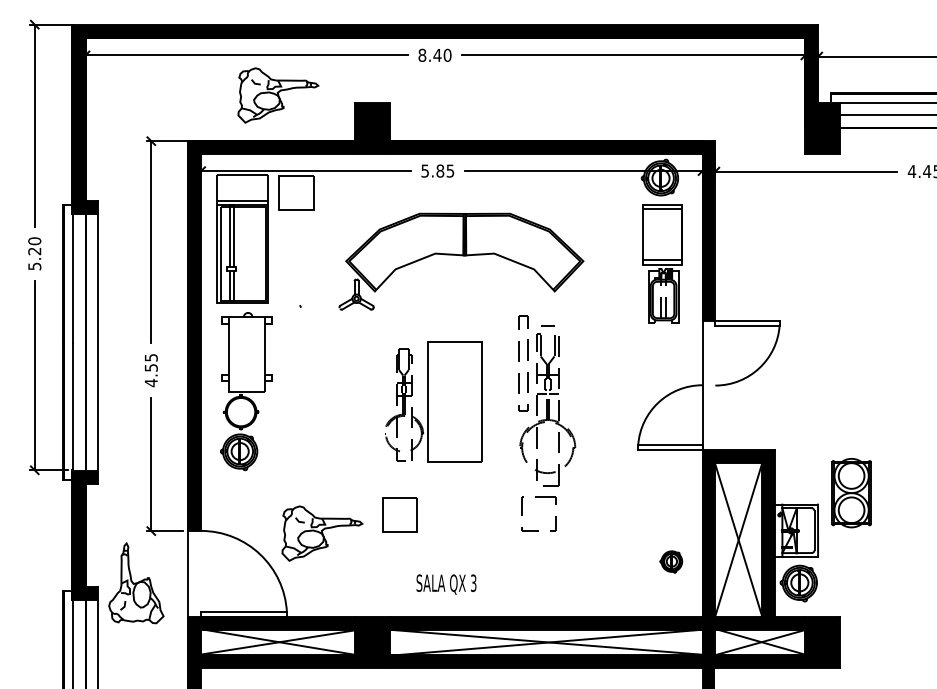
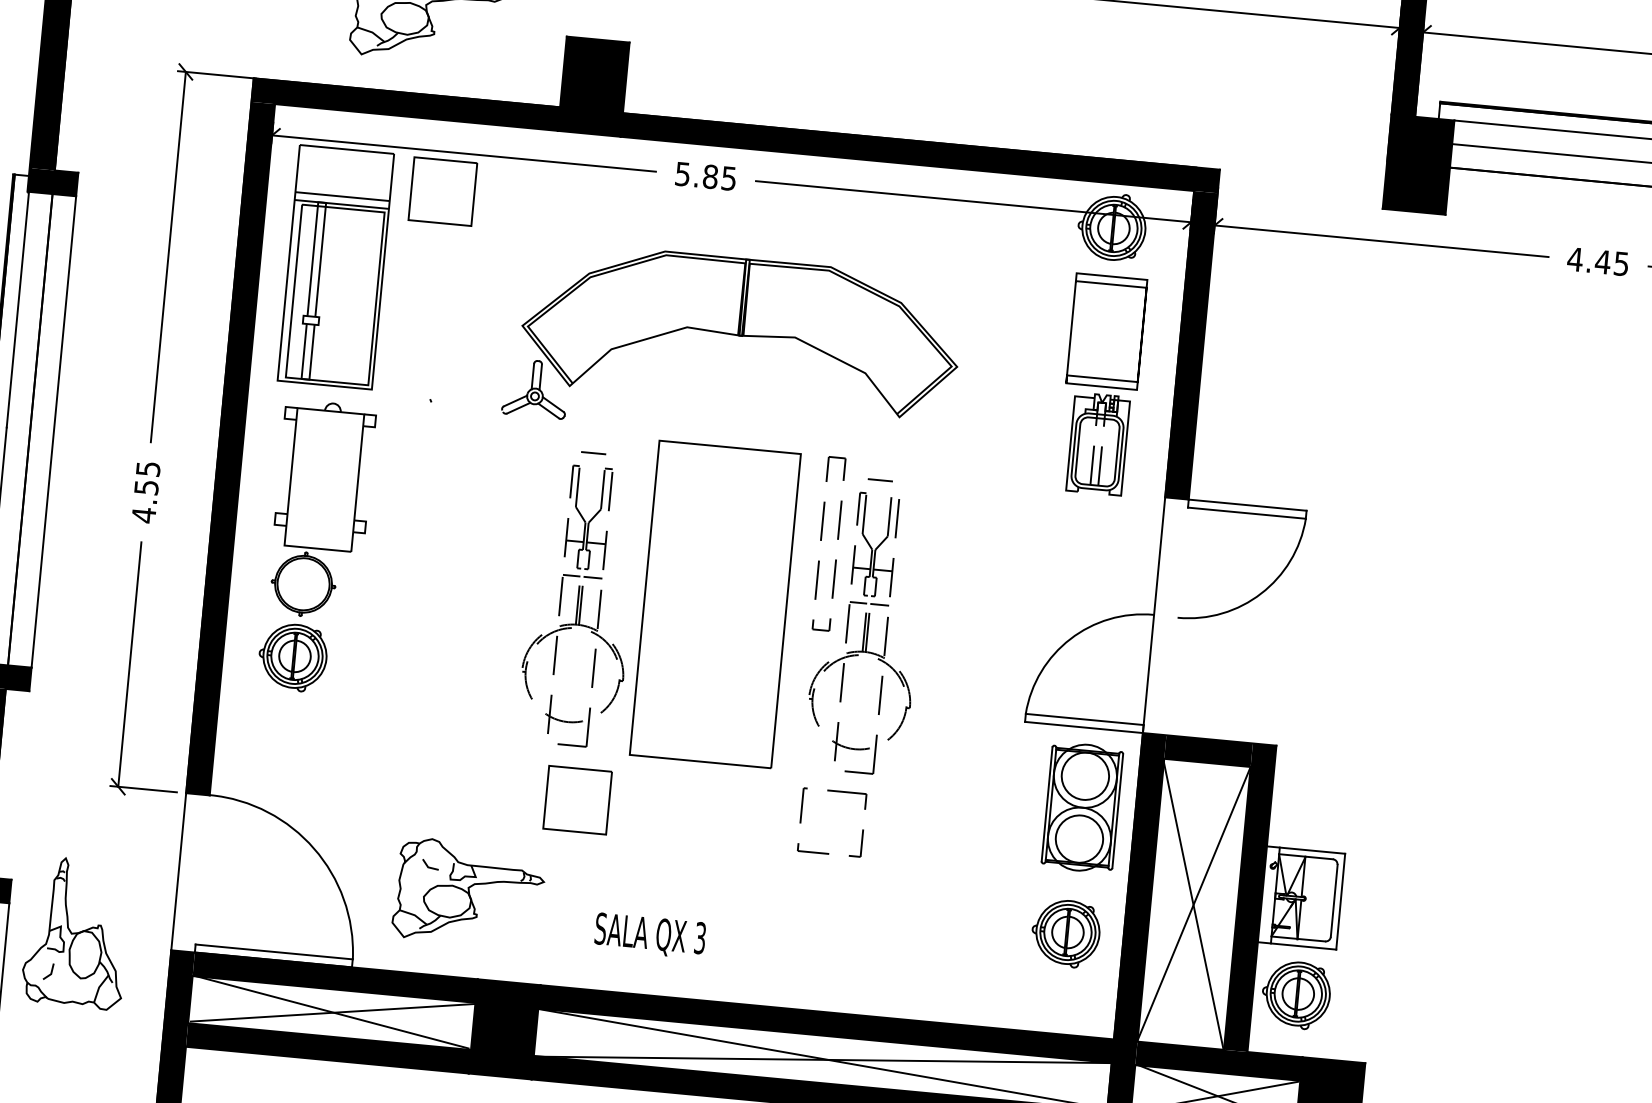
part: (433, 401) -> (658, 598), size x1.43
part: (851, 493) -> (1082, 808), moved
part: (322, 533) -> (469, 892), moved
part: (671, 561) -> (1066, 932), size x1.67
part: (136, 583) -> (77, 933), moved

